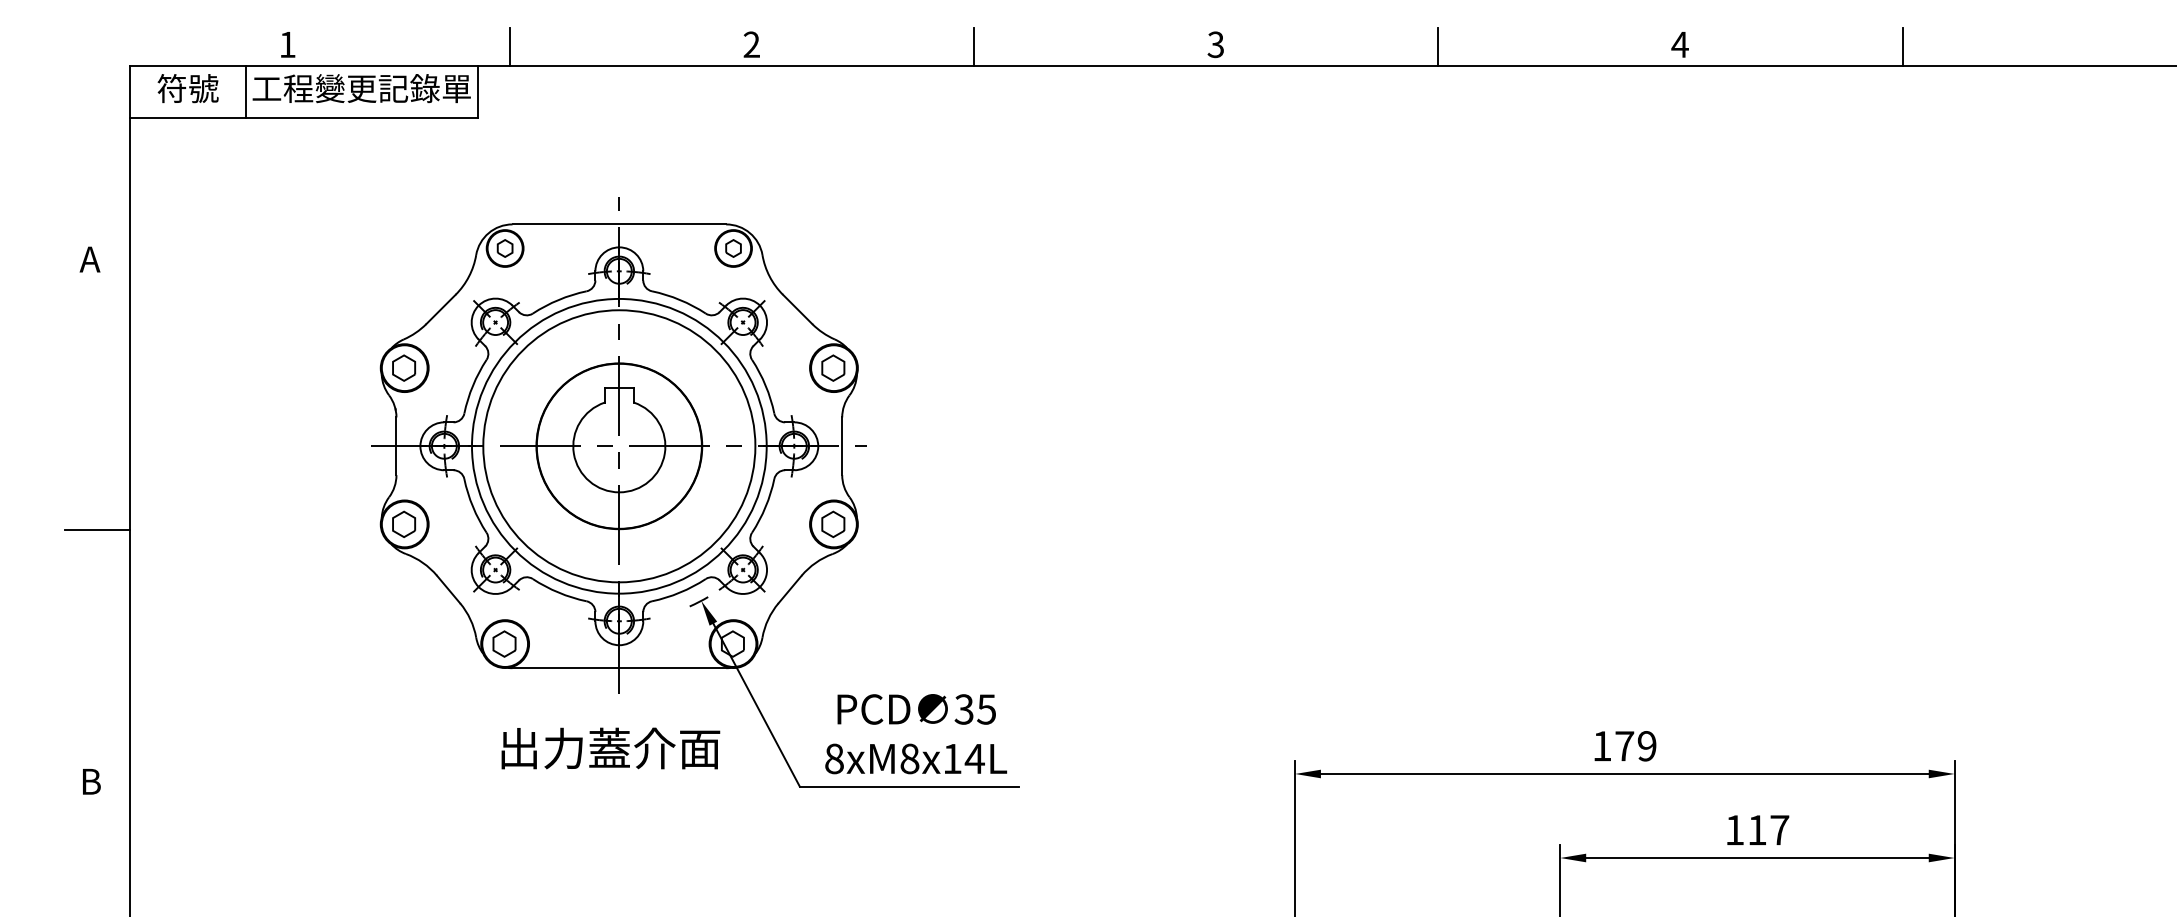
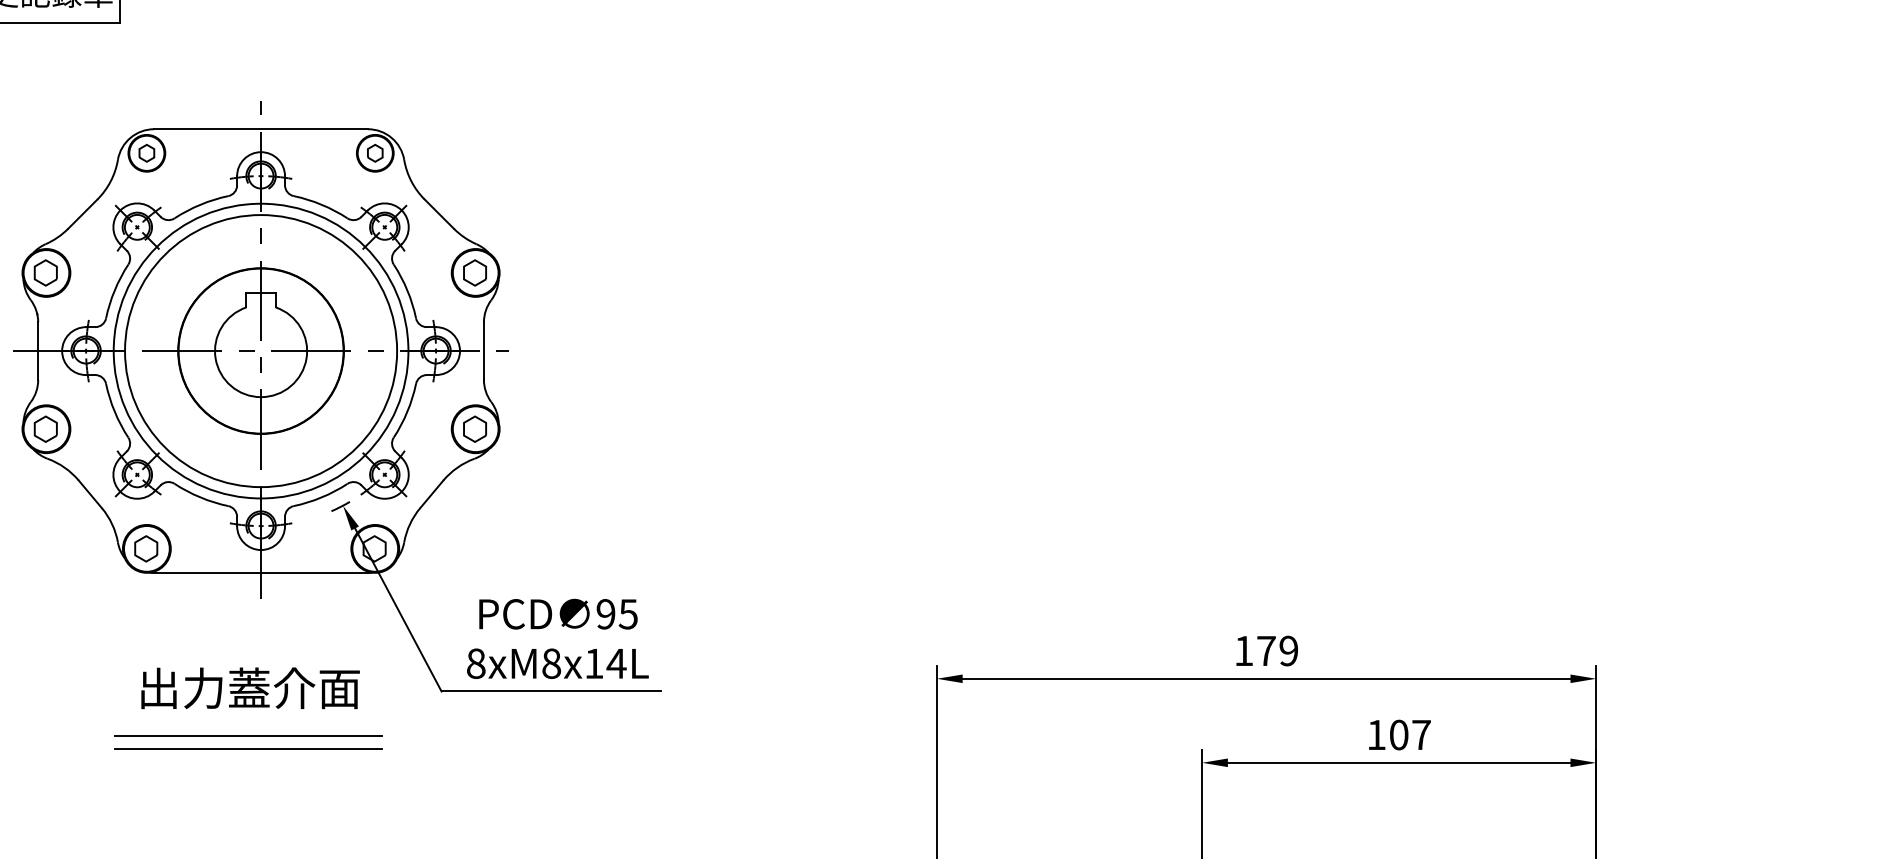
text: (963, 709) -> (605, 614), 35 -> 95
text: (610, 748) -> (250, 688), moved
text: (1757, 830) -> (1399, 735), 117 -> 107
line: (606, 831) -> (248, 736), added
line: (606, 844) -> (248, 749), added

